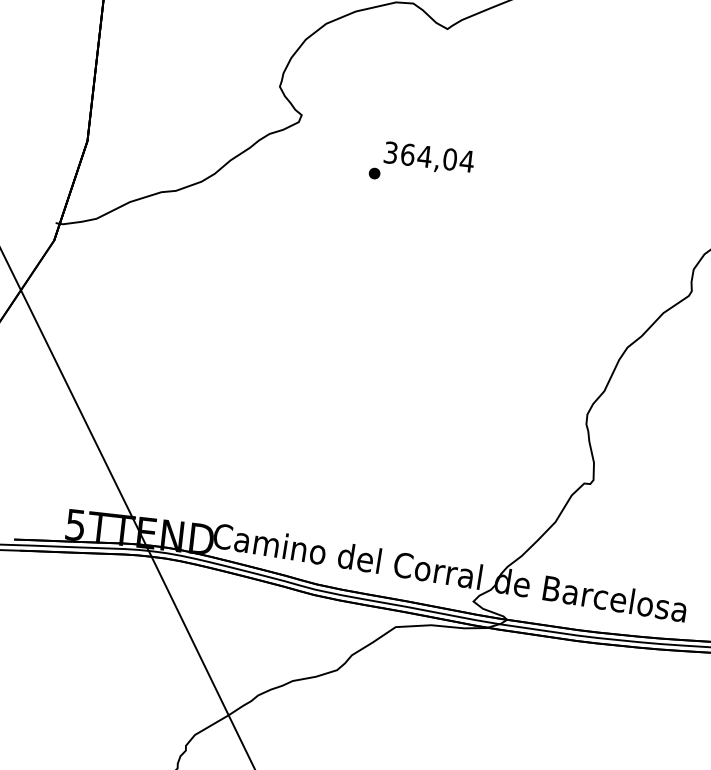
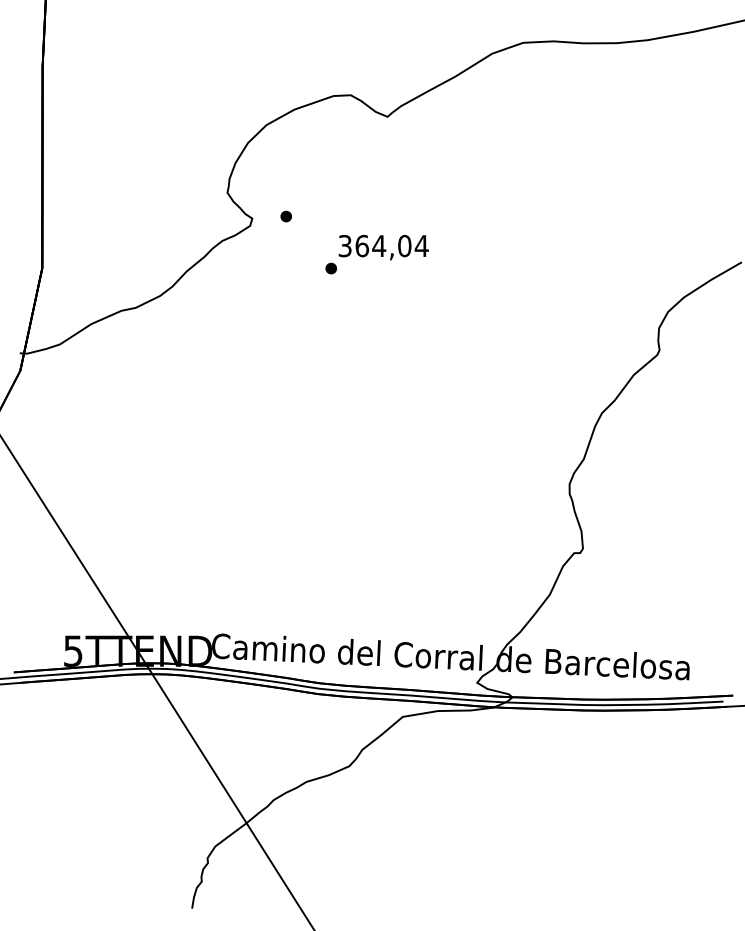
part: (334, 116) -> (285, 216), added

